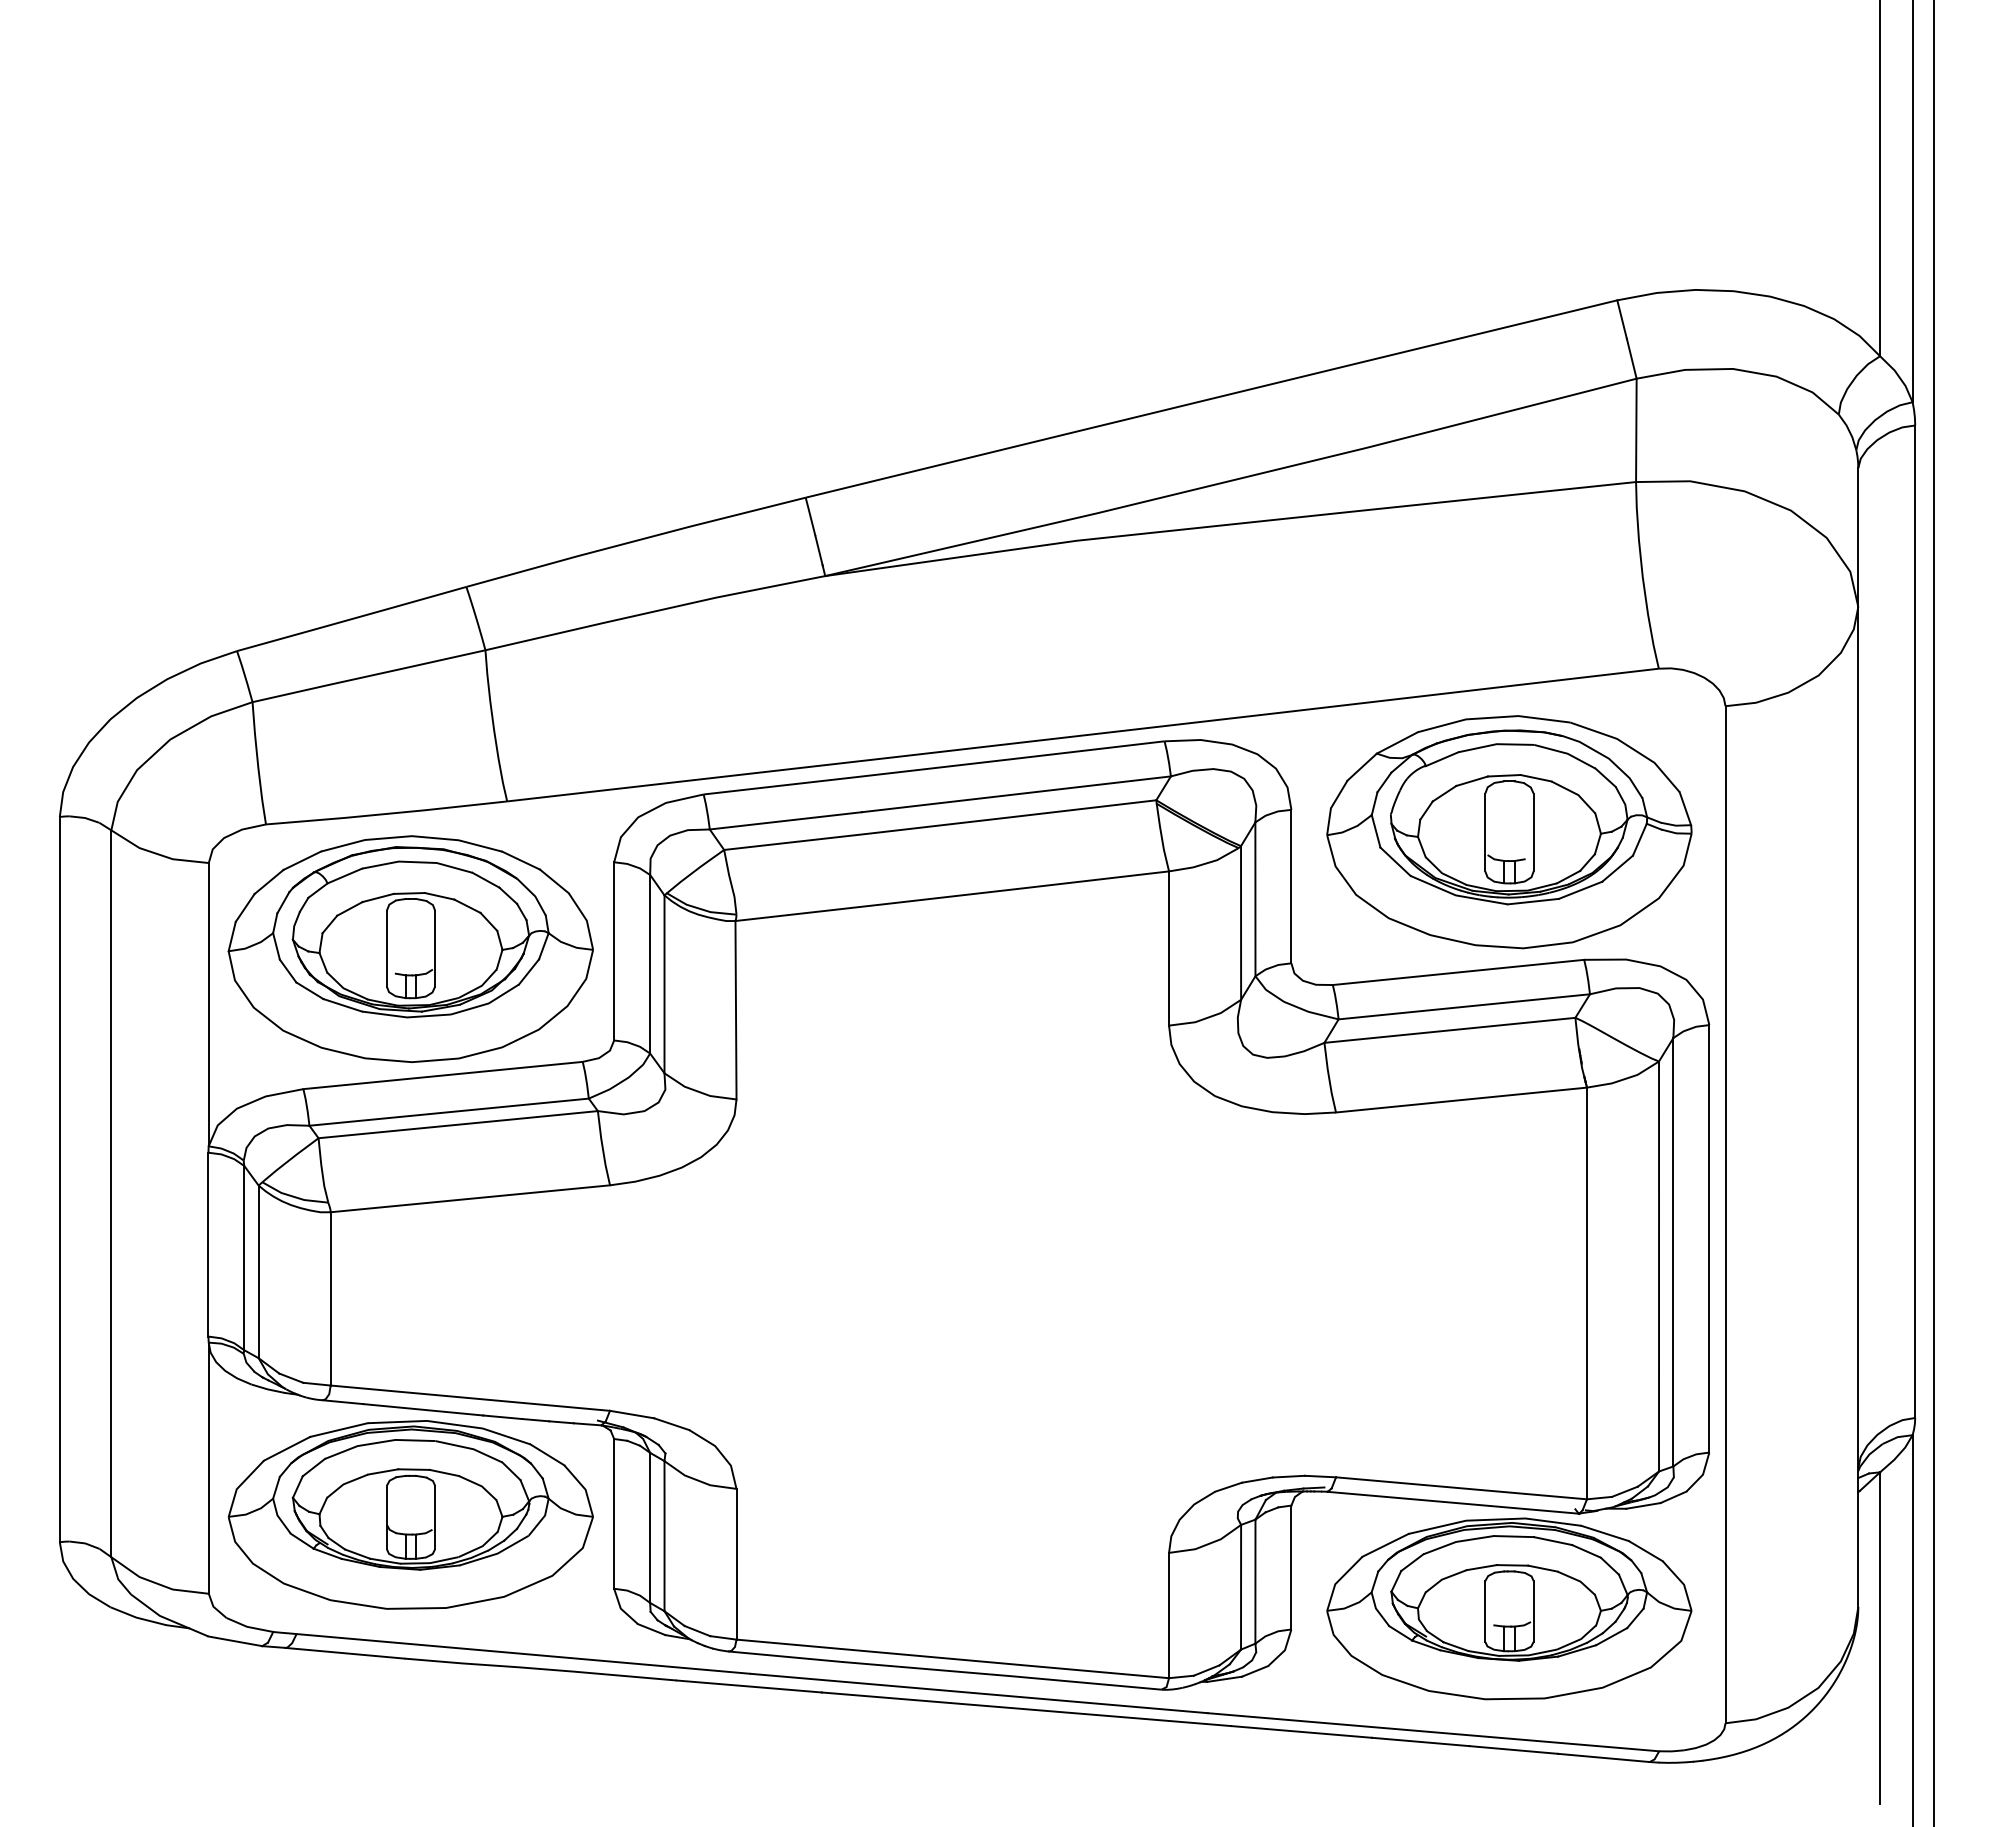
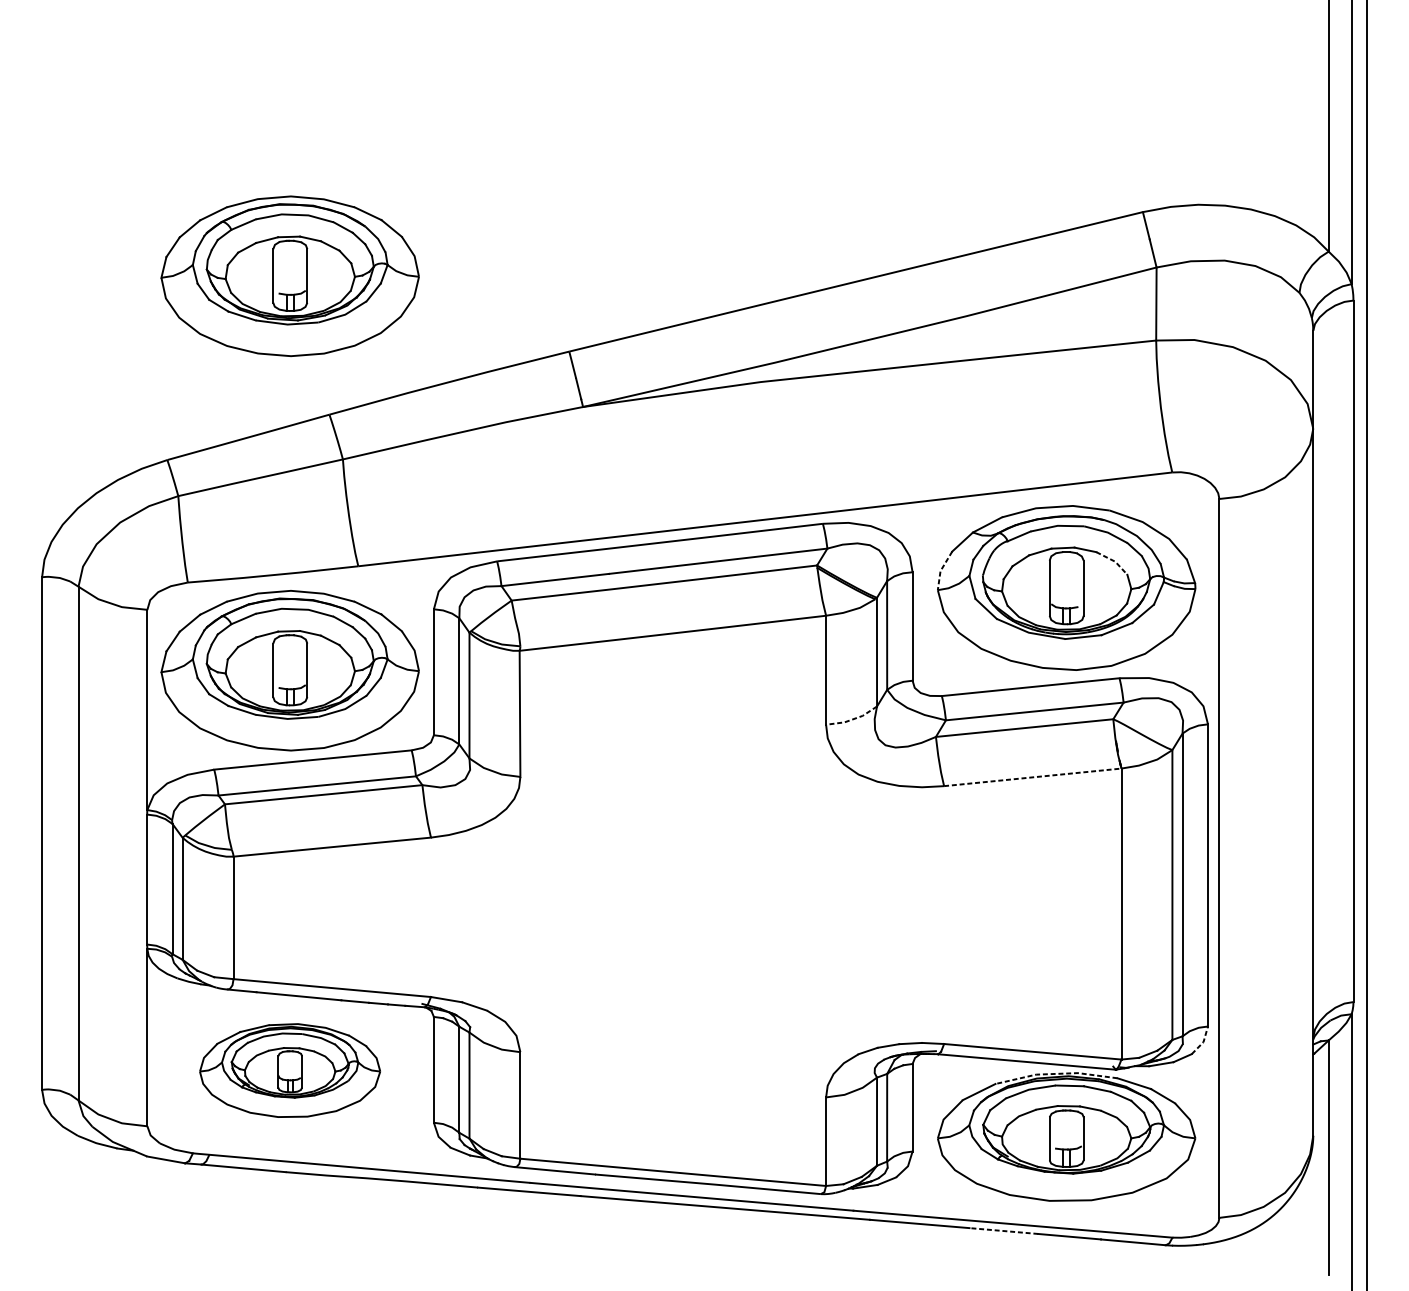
part: (410, 390) -> (289, 275), added
line: (1576, 794) -> (1114, 561), solid -> dashed
line: (1331, 806) -> (940, 569), solid -> dashed
line: (1207, 1018) -> (853, 719), solid -> dashed
line: (1462, 1100) -> (1033, 777), solid -> dashed
line: (1703, 1474) -> (1203, 1042), solid -> dashed
part: (410, 1514) -> (289, 1070), size x0.7
line: (1493, 1519) -> (1055, 1073), solid -> dashed
line: (1420, 1741) -> (1003, 1230), solid -> dashed

